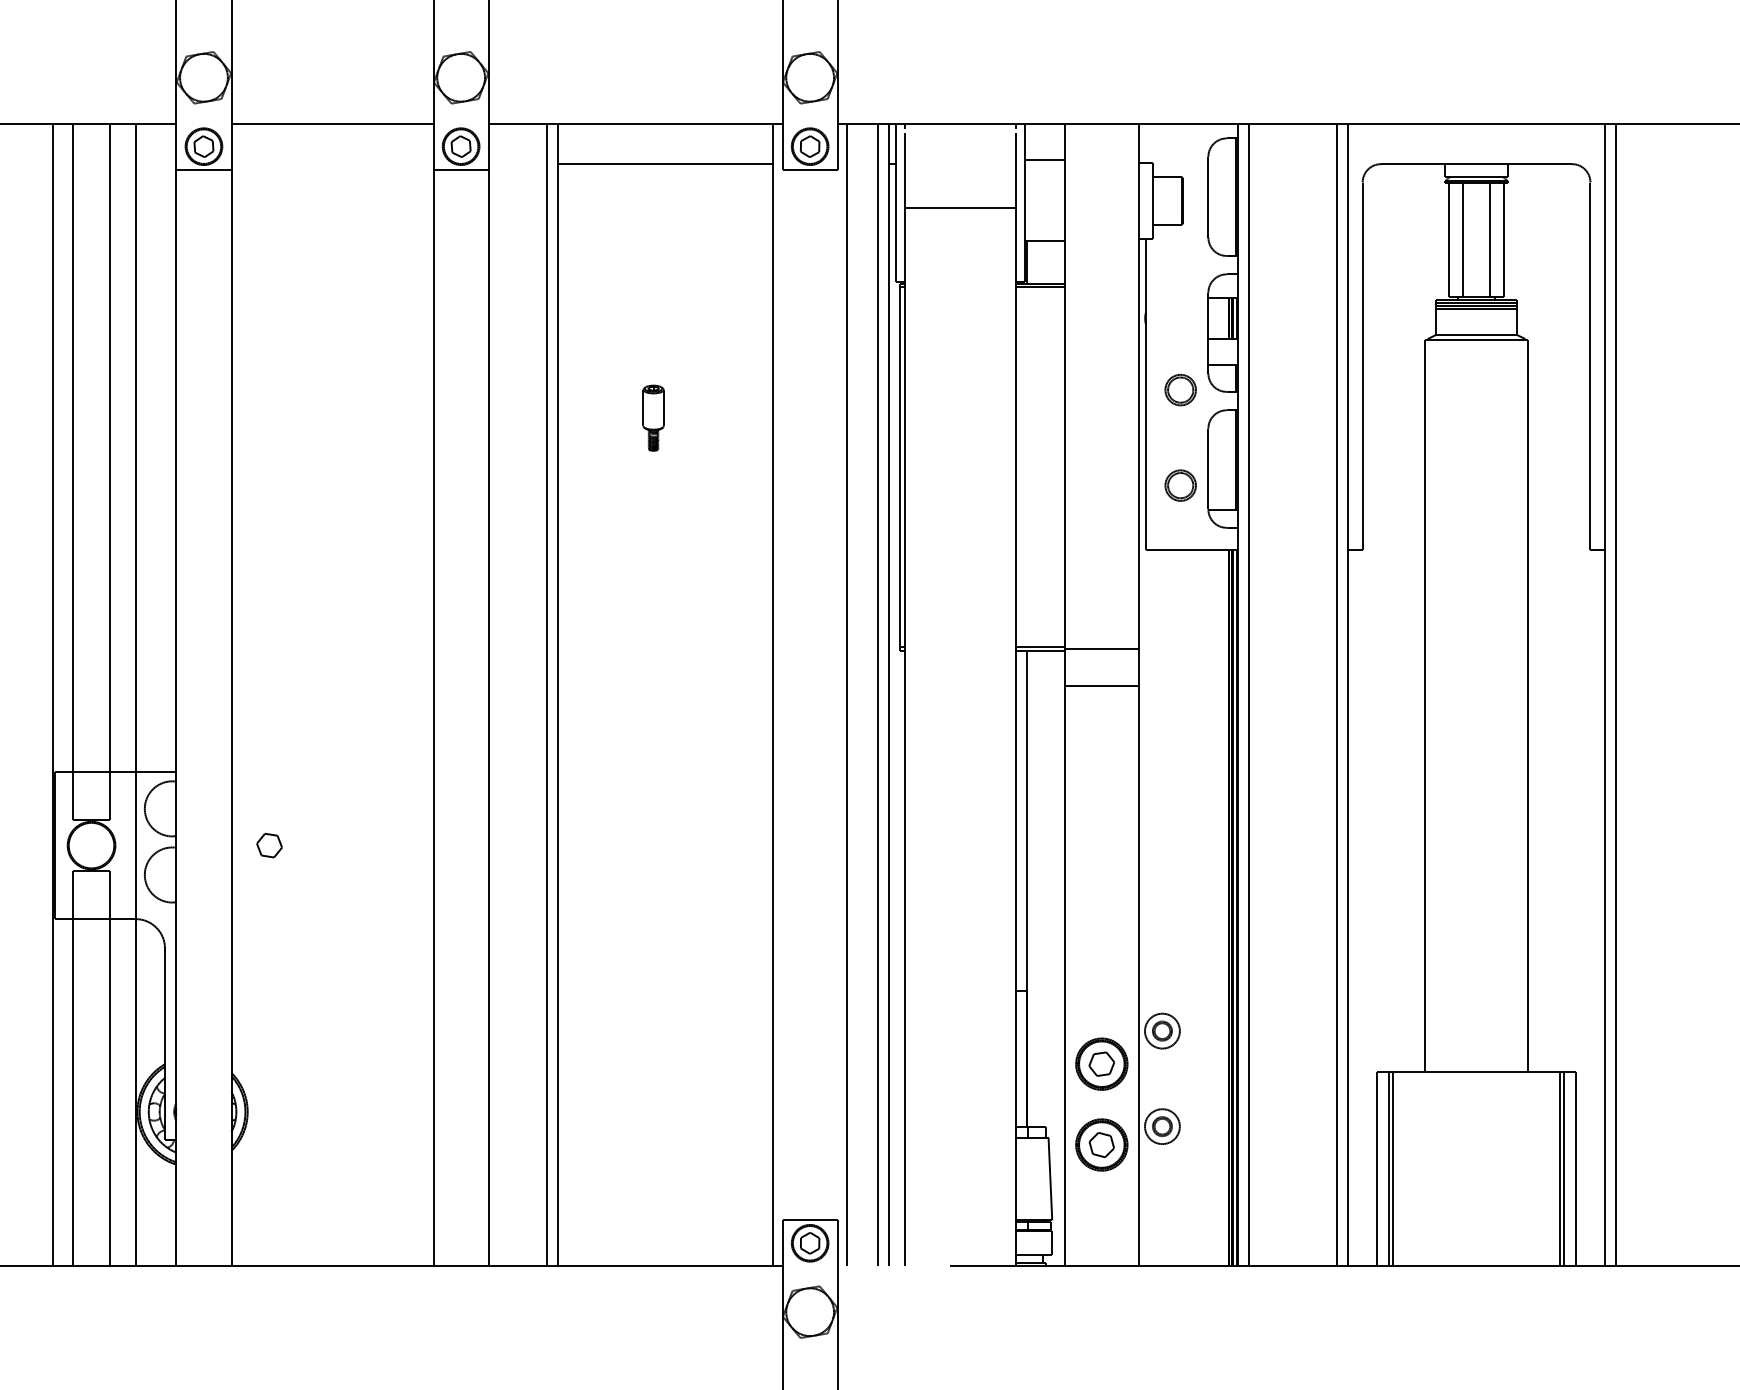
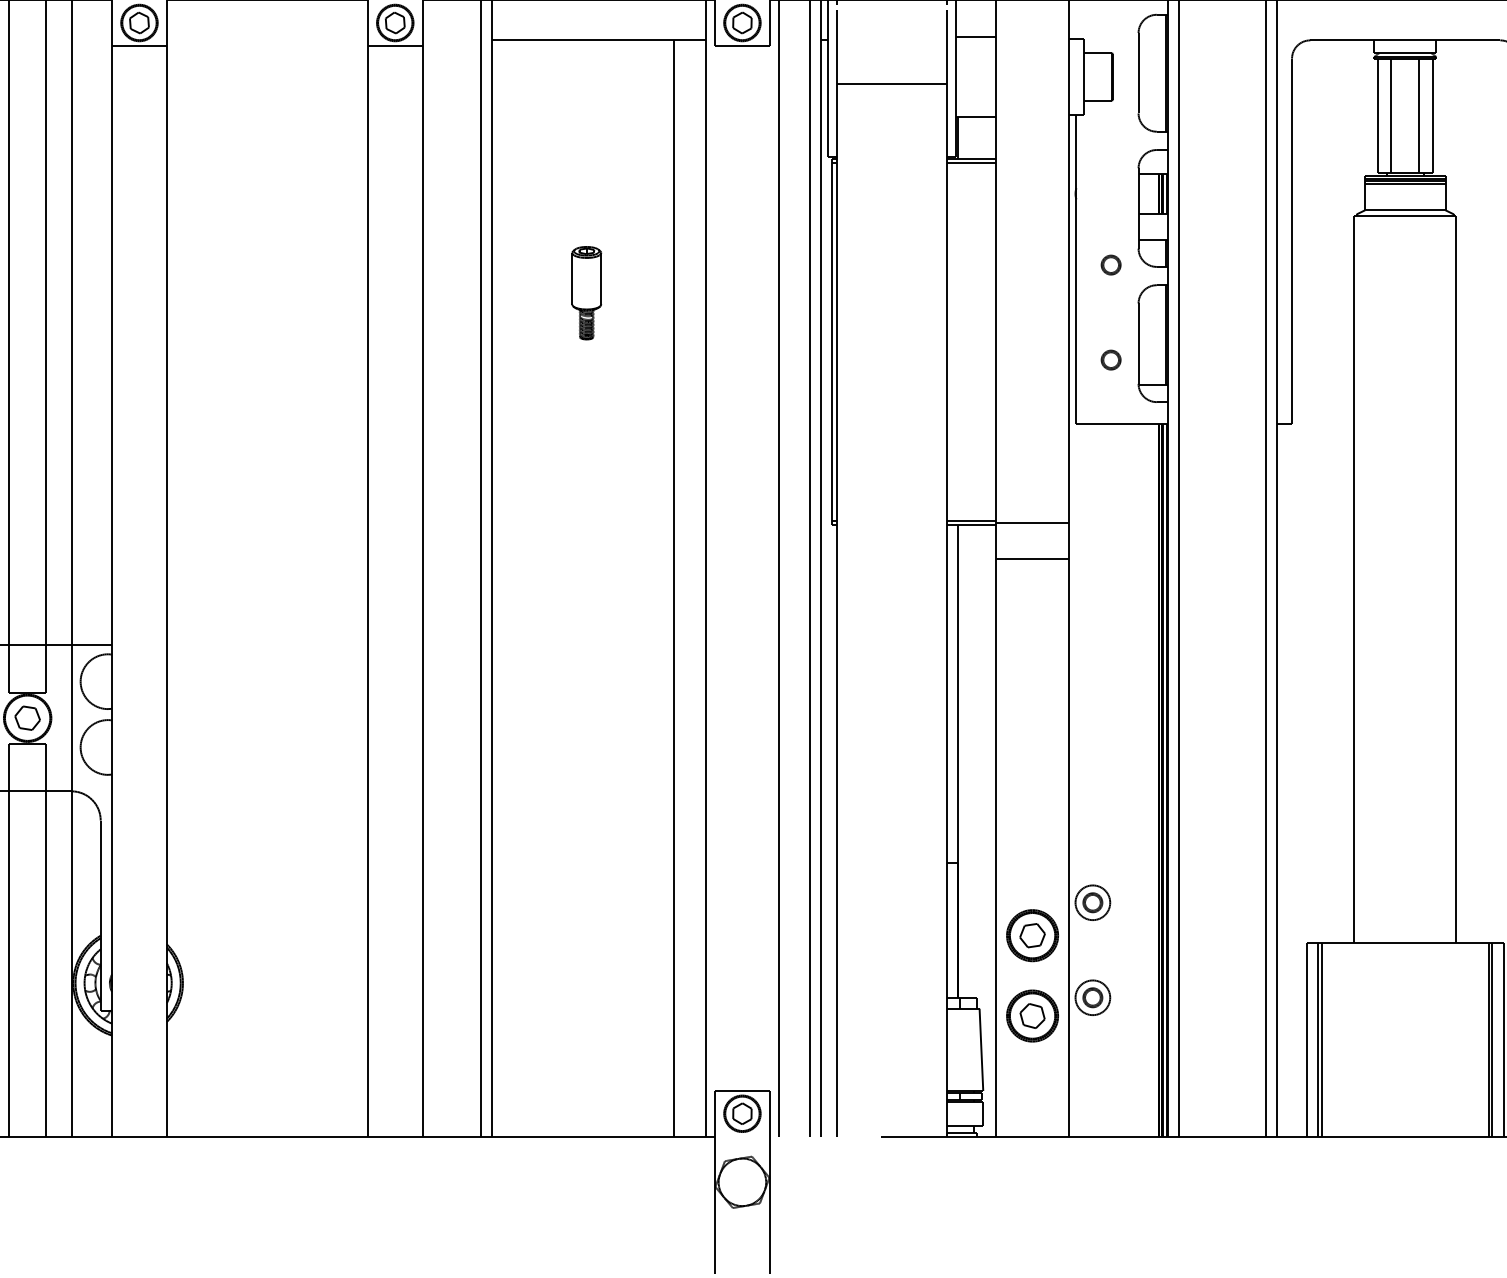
circle: (1180, 389) -> (1110, 264), size x0.62
part: (653, 417) -> (586, 292), size x1.43
part: (1180, 485) -> (1110, 360), size x0.62
line: (741, 715) -> (674, 588), added
part: (269, 845) -> (27, 718), moved

